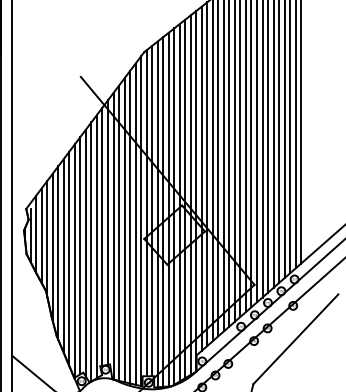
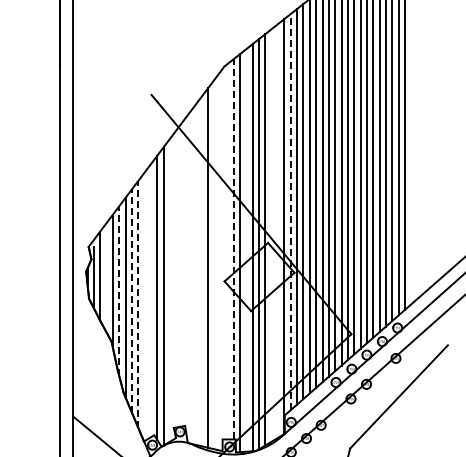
line: (201, 178) -> (290, 211), solid -> dashed
line: (191, 194) -> (278, 230), removed
line: (185, 199) -> (271, 235), removed
line: (152, 210) -> (233, 248), solid -> dashed
line: (146, 212) -> (227, 251), removed
line: (163, 212) -> (246, 250), removed
line: (140, 220) -> (220, 260), removed
line: (135, 224) -> (214, 264), removed
line: (124, 230) -> (201, 271), removed
line: (107, 232) -> (182, 273), removed
line: (119, 232) -> (195, 274), removed
line: (41, 235) -> (106, 277), removed
line: (102, 236) -> (176, 278), removed
line: (113, 236) -> (189, 278), removed
line: (97, 245) -> (170, 289), removed
line: (53, 247) -> (119, 291), solid -> dashed
line: (80, 255) -> (151, 300), removed
line: (63, 256) -> (131, 301), solid -> dashed
line: (69, 259) -> (138, 304), solid -> dashed
line: (74, 260) -> (144, 306), removed

